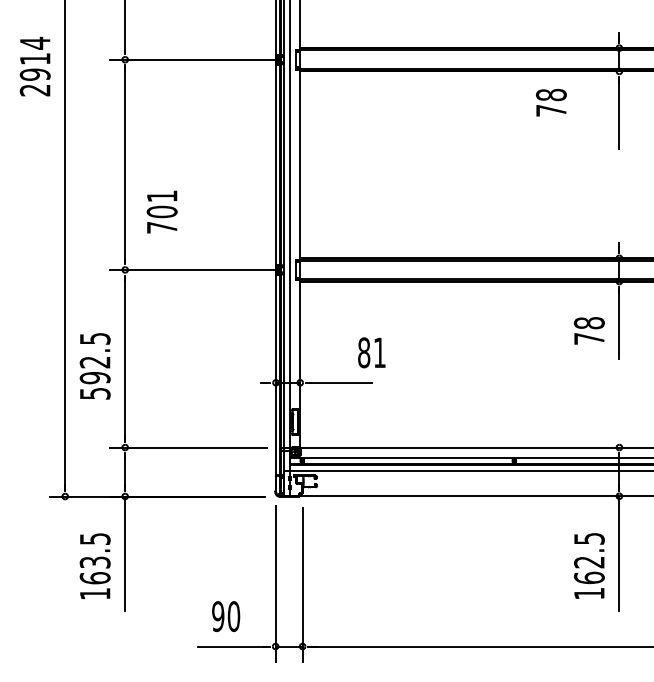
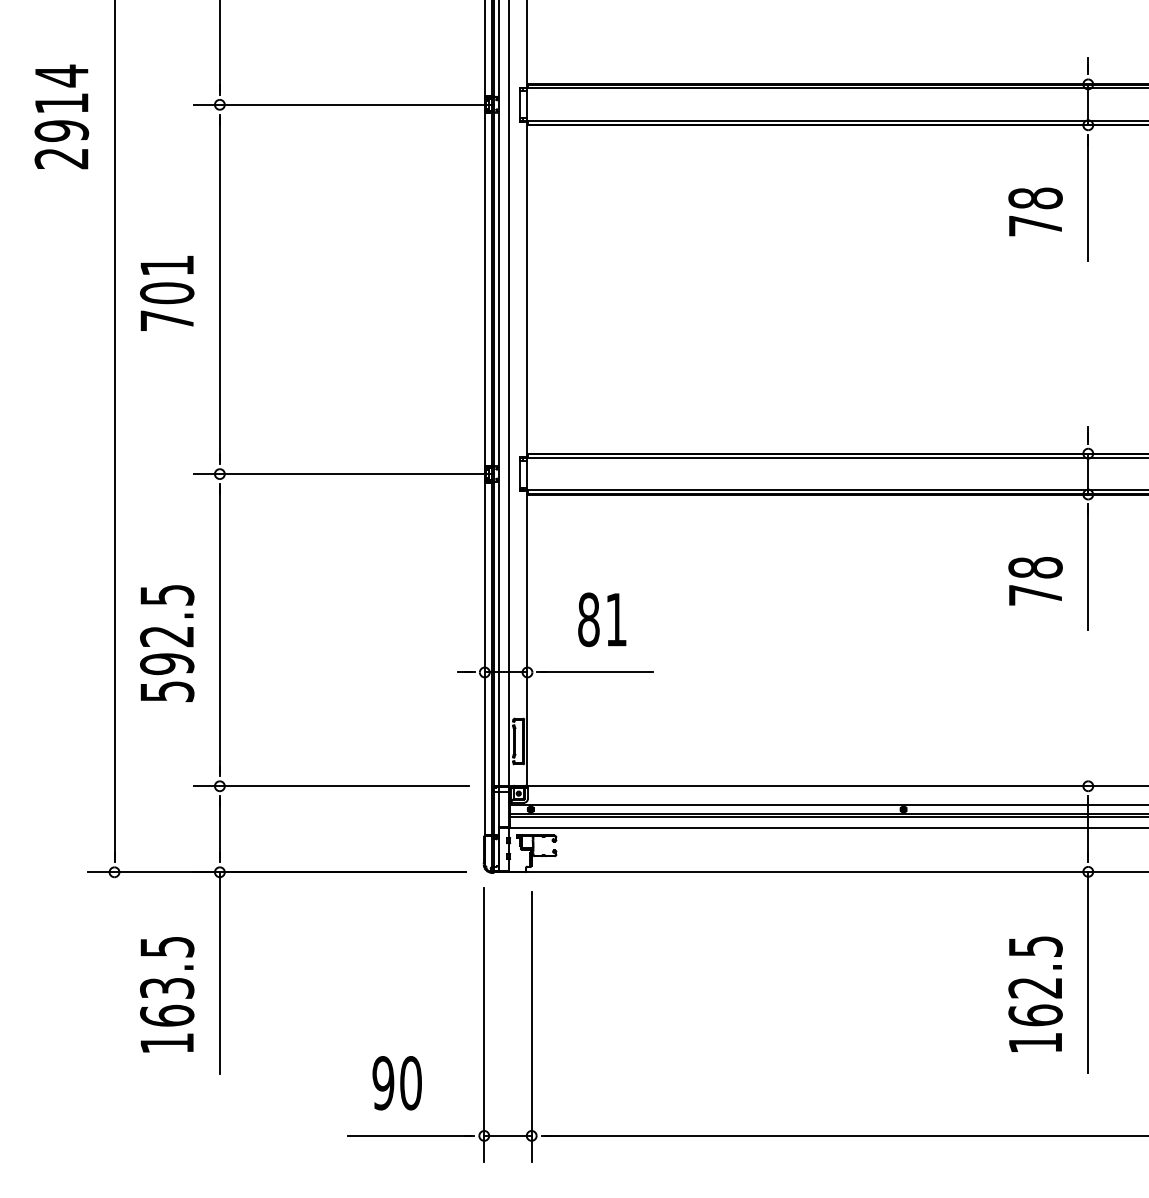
text: (551, 102) -> (1035, 211), moved
text: (161, 211) -> (165, 292), moved
text: (371, 352) -> (601, 619), moved

